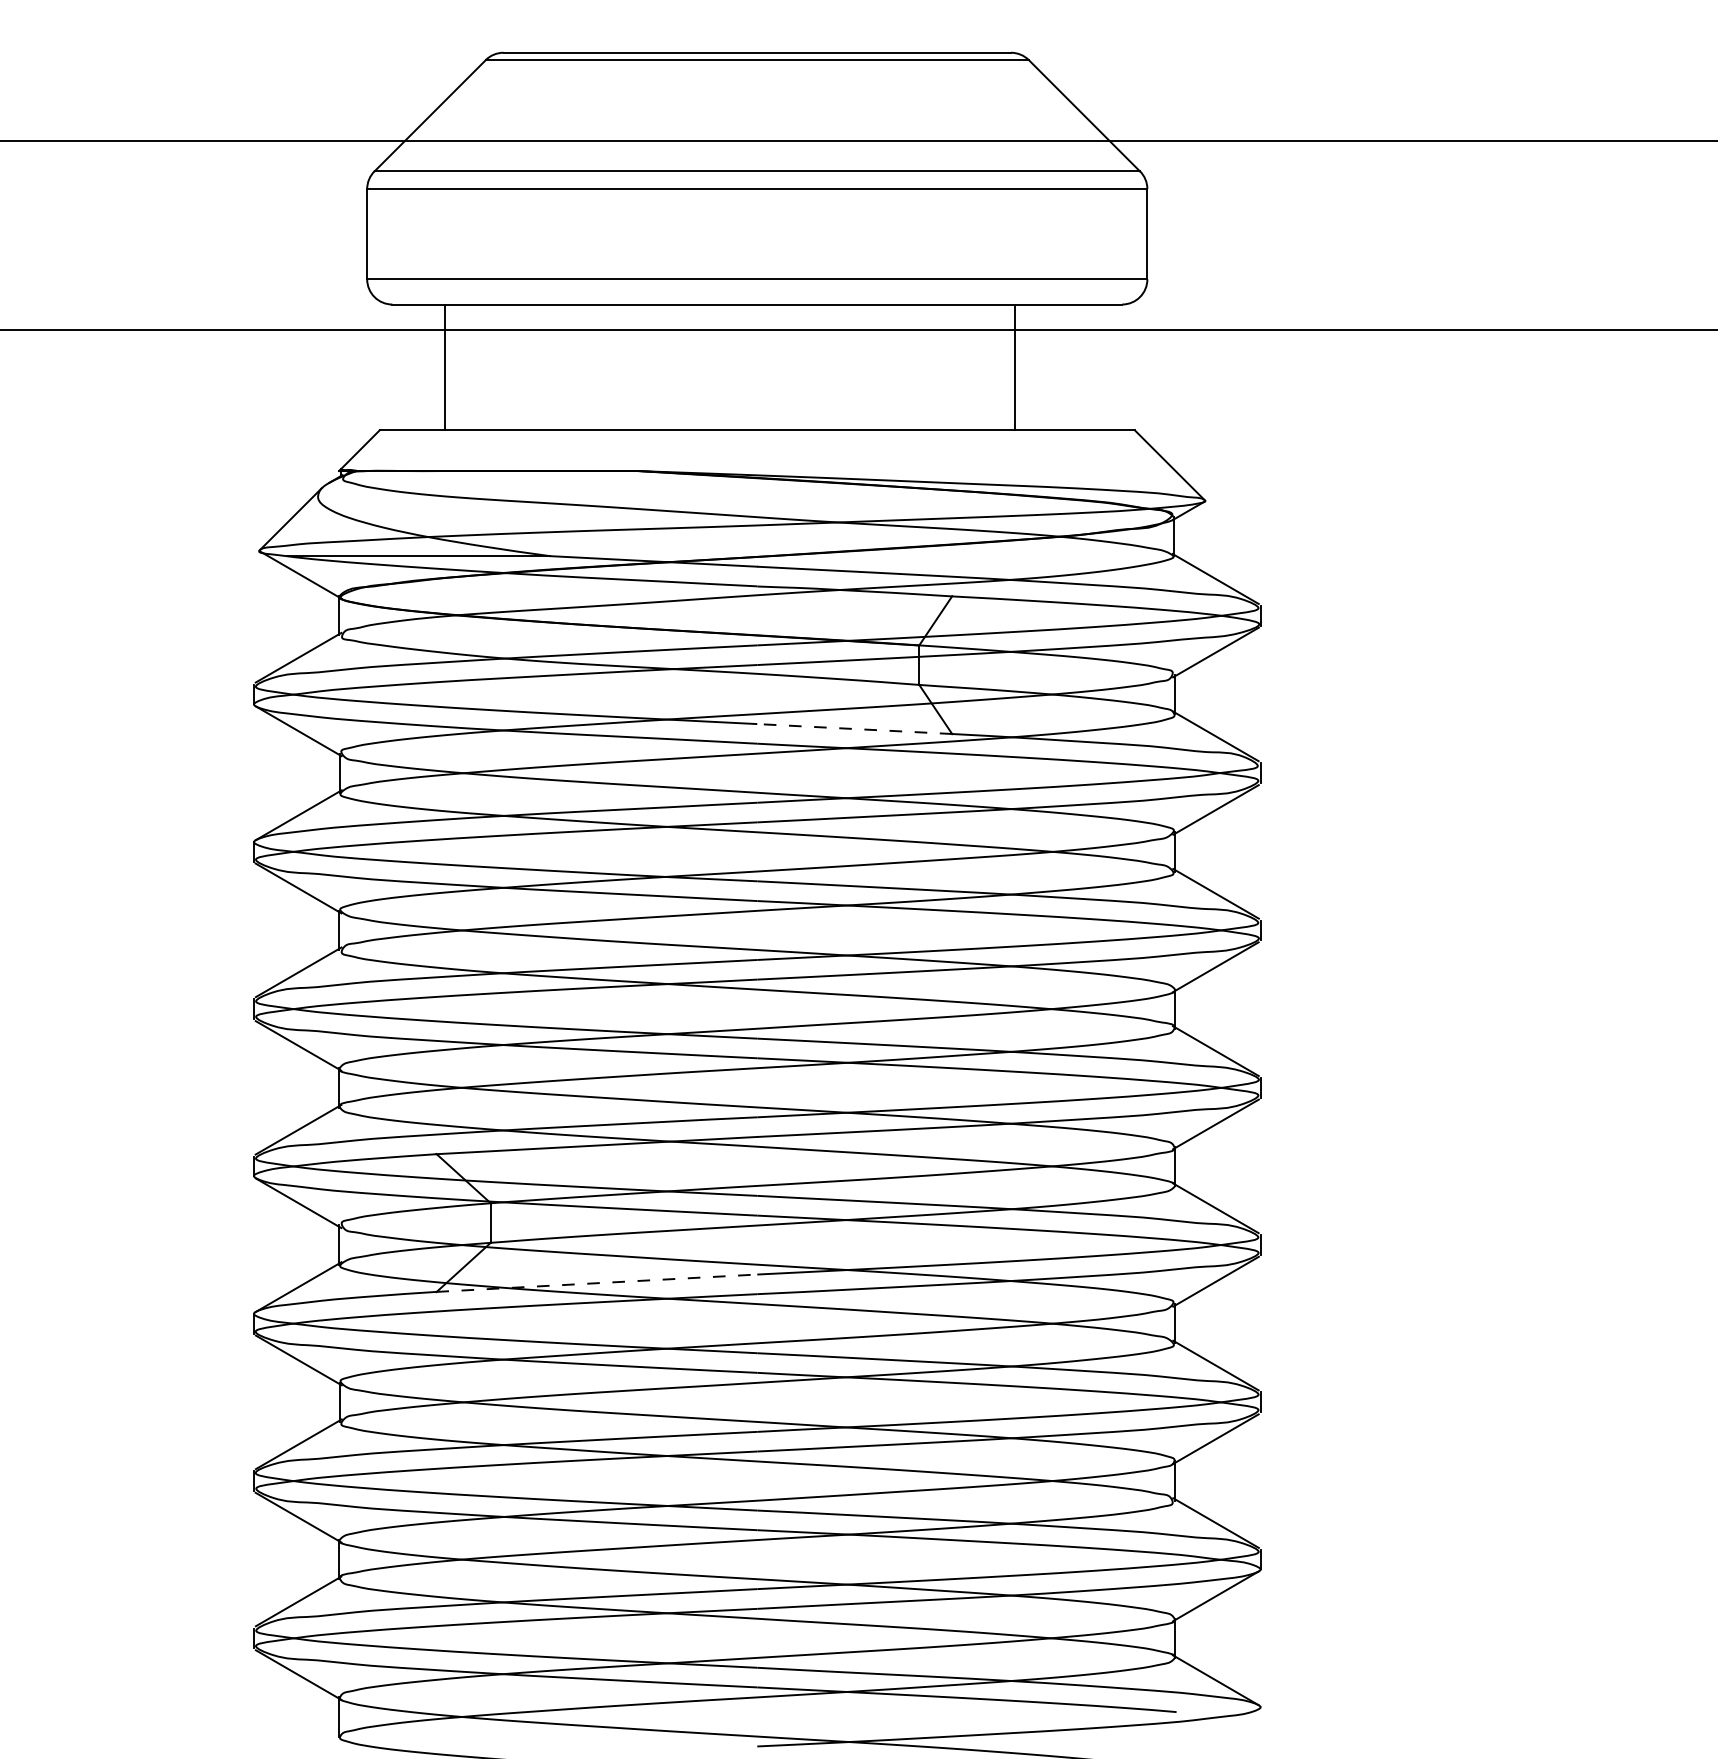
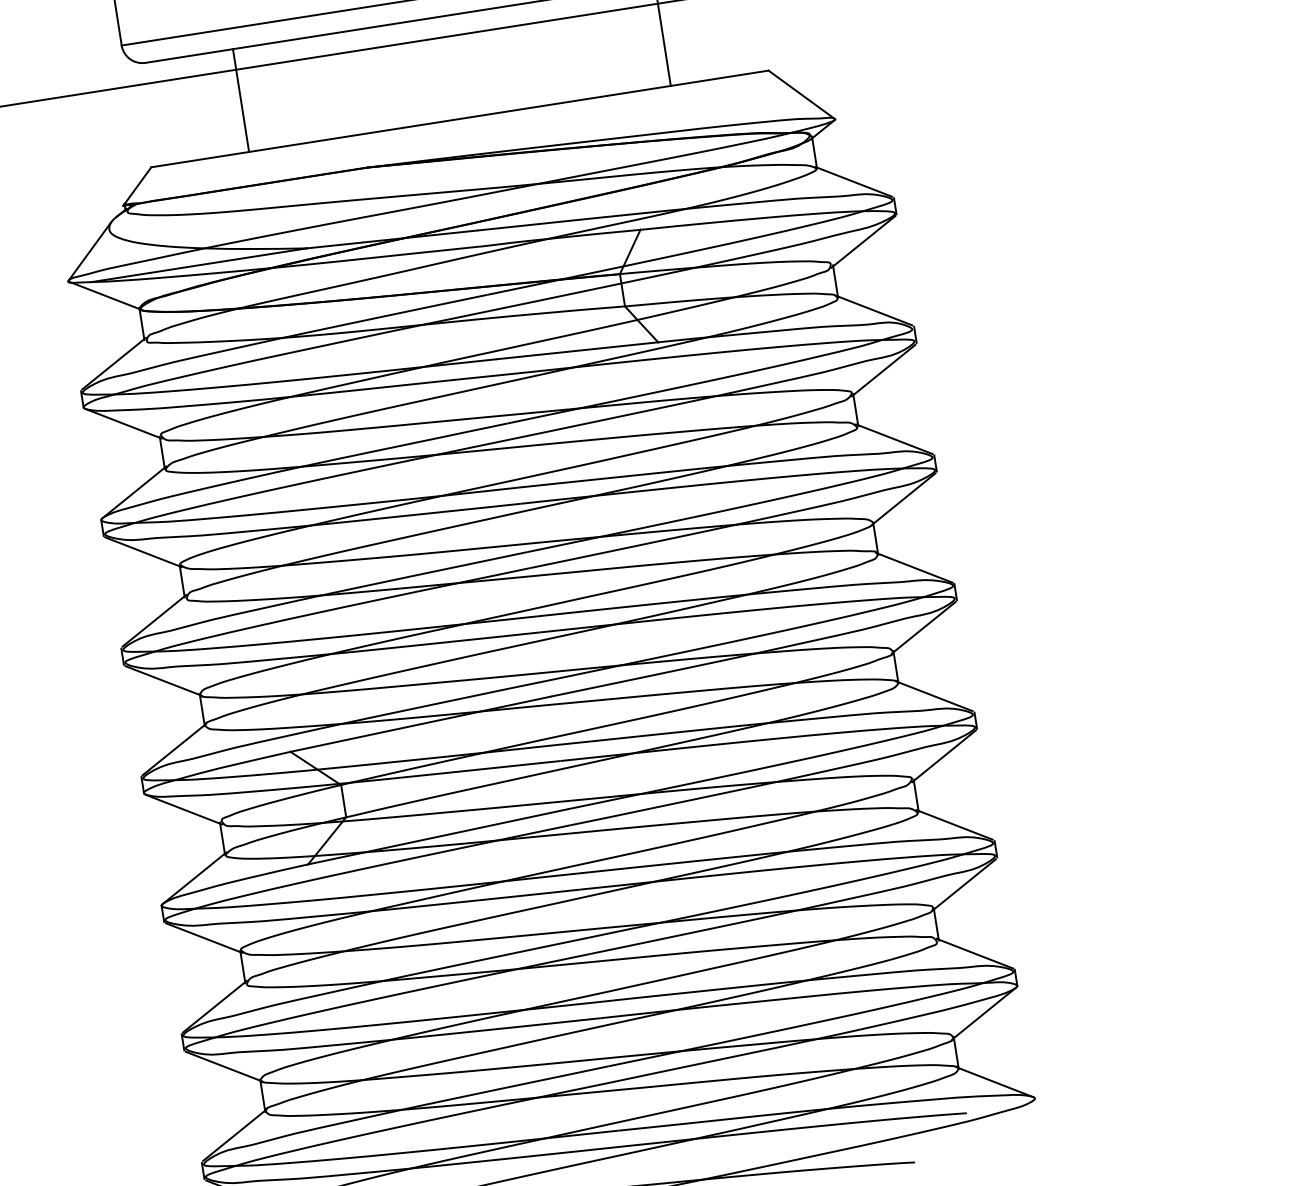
line: (445, 367) -> (241, 100), moved
line: (854, 729) -> (577, 351), dashed -> solid
line: (596, 1283) -> (437, 837), dashed -> solid

